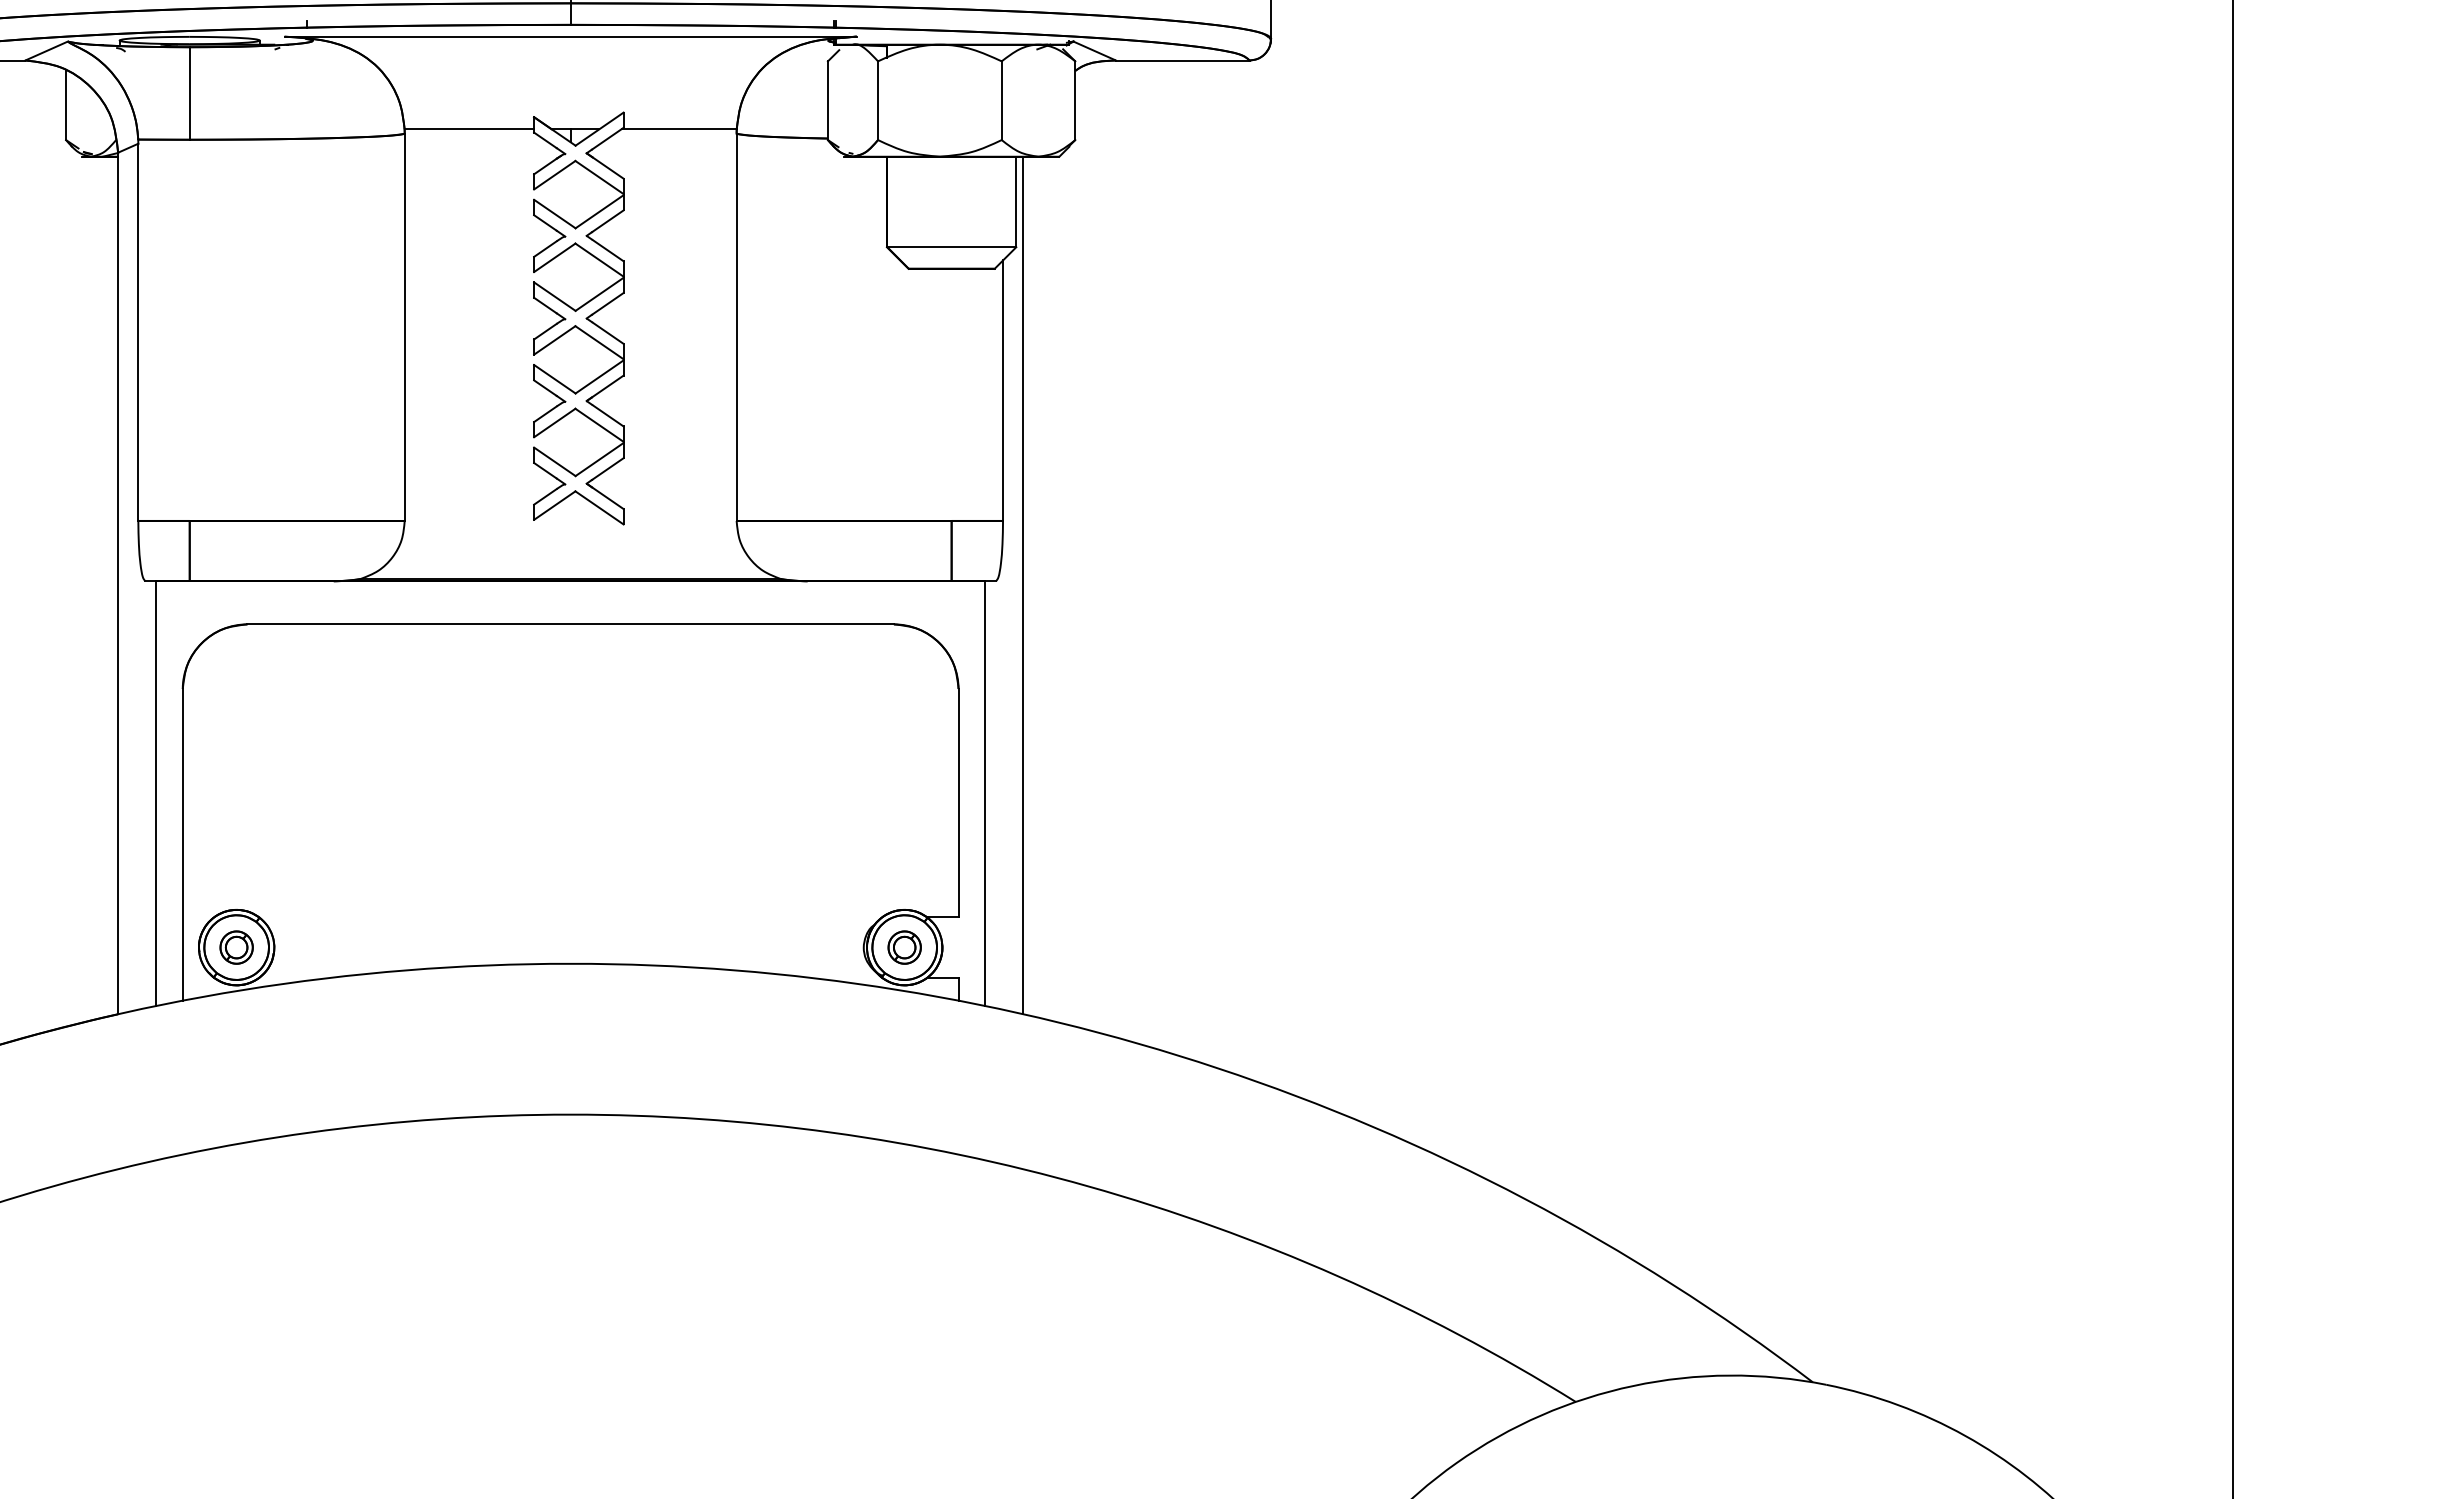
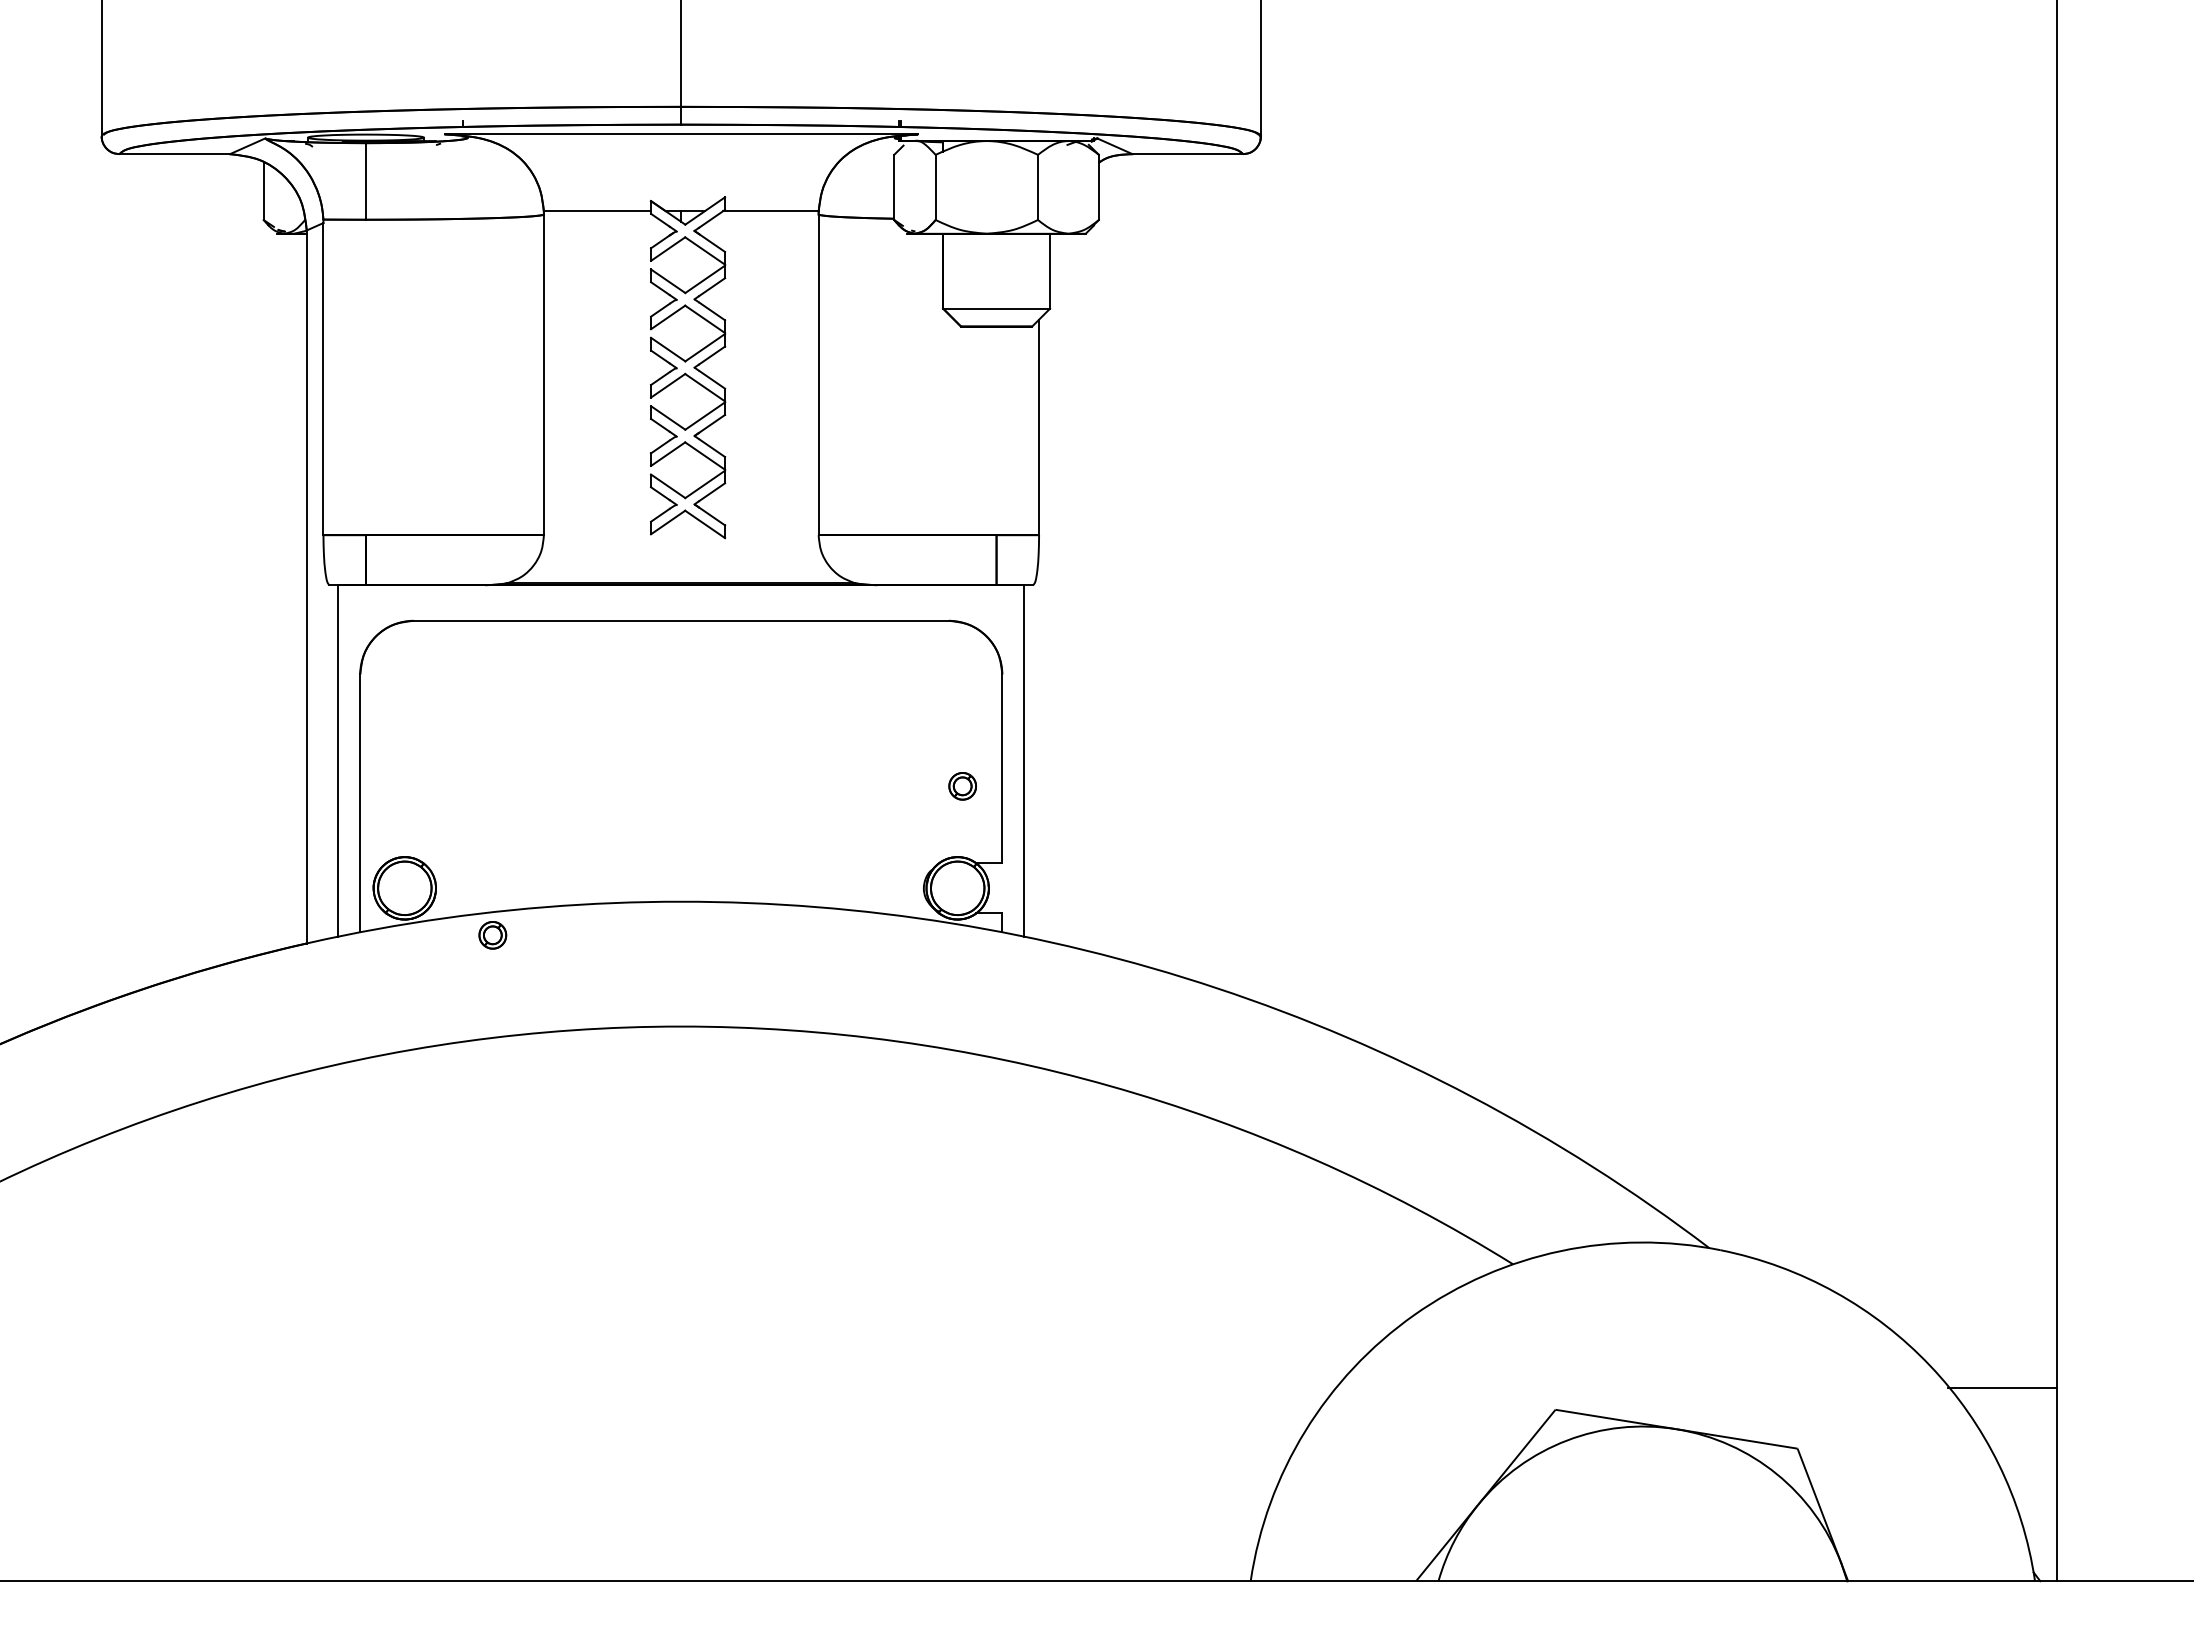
line: (1022, 585) -> (1055, 588), removed
part: (236, 947) -> (492, 935), moved
part: (904, 947) -> (962, 786), moved

